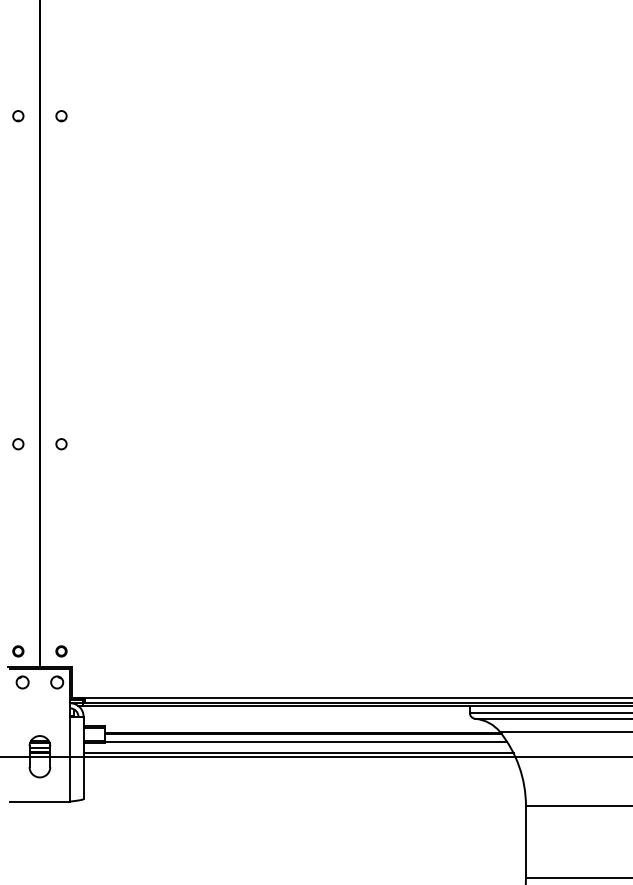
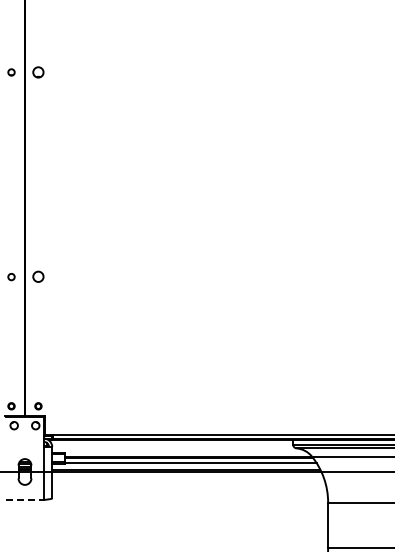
part: (61, 116) -> (38, 72), size x1.6
circle: (61, 444) -> (38, 277), size x1.6
line: (39, 802) -> (24, 500), solid -> dashed

